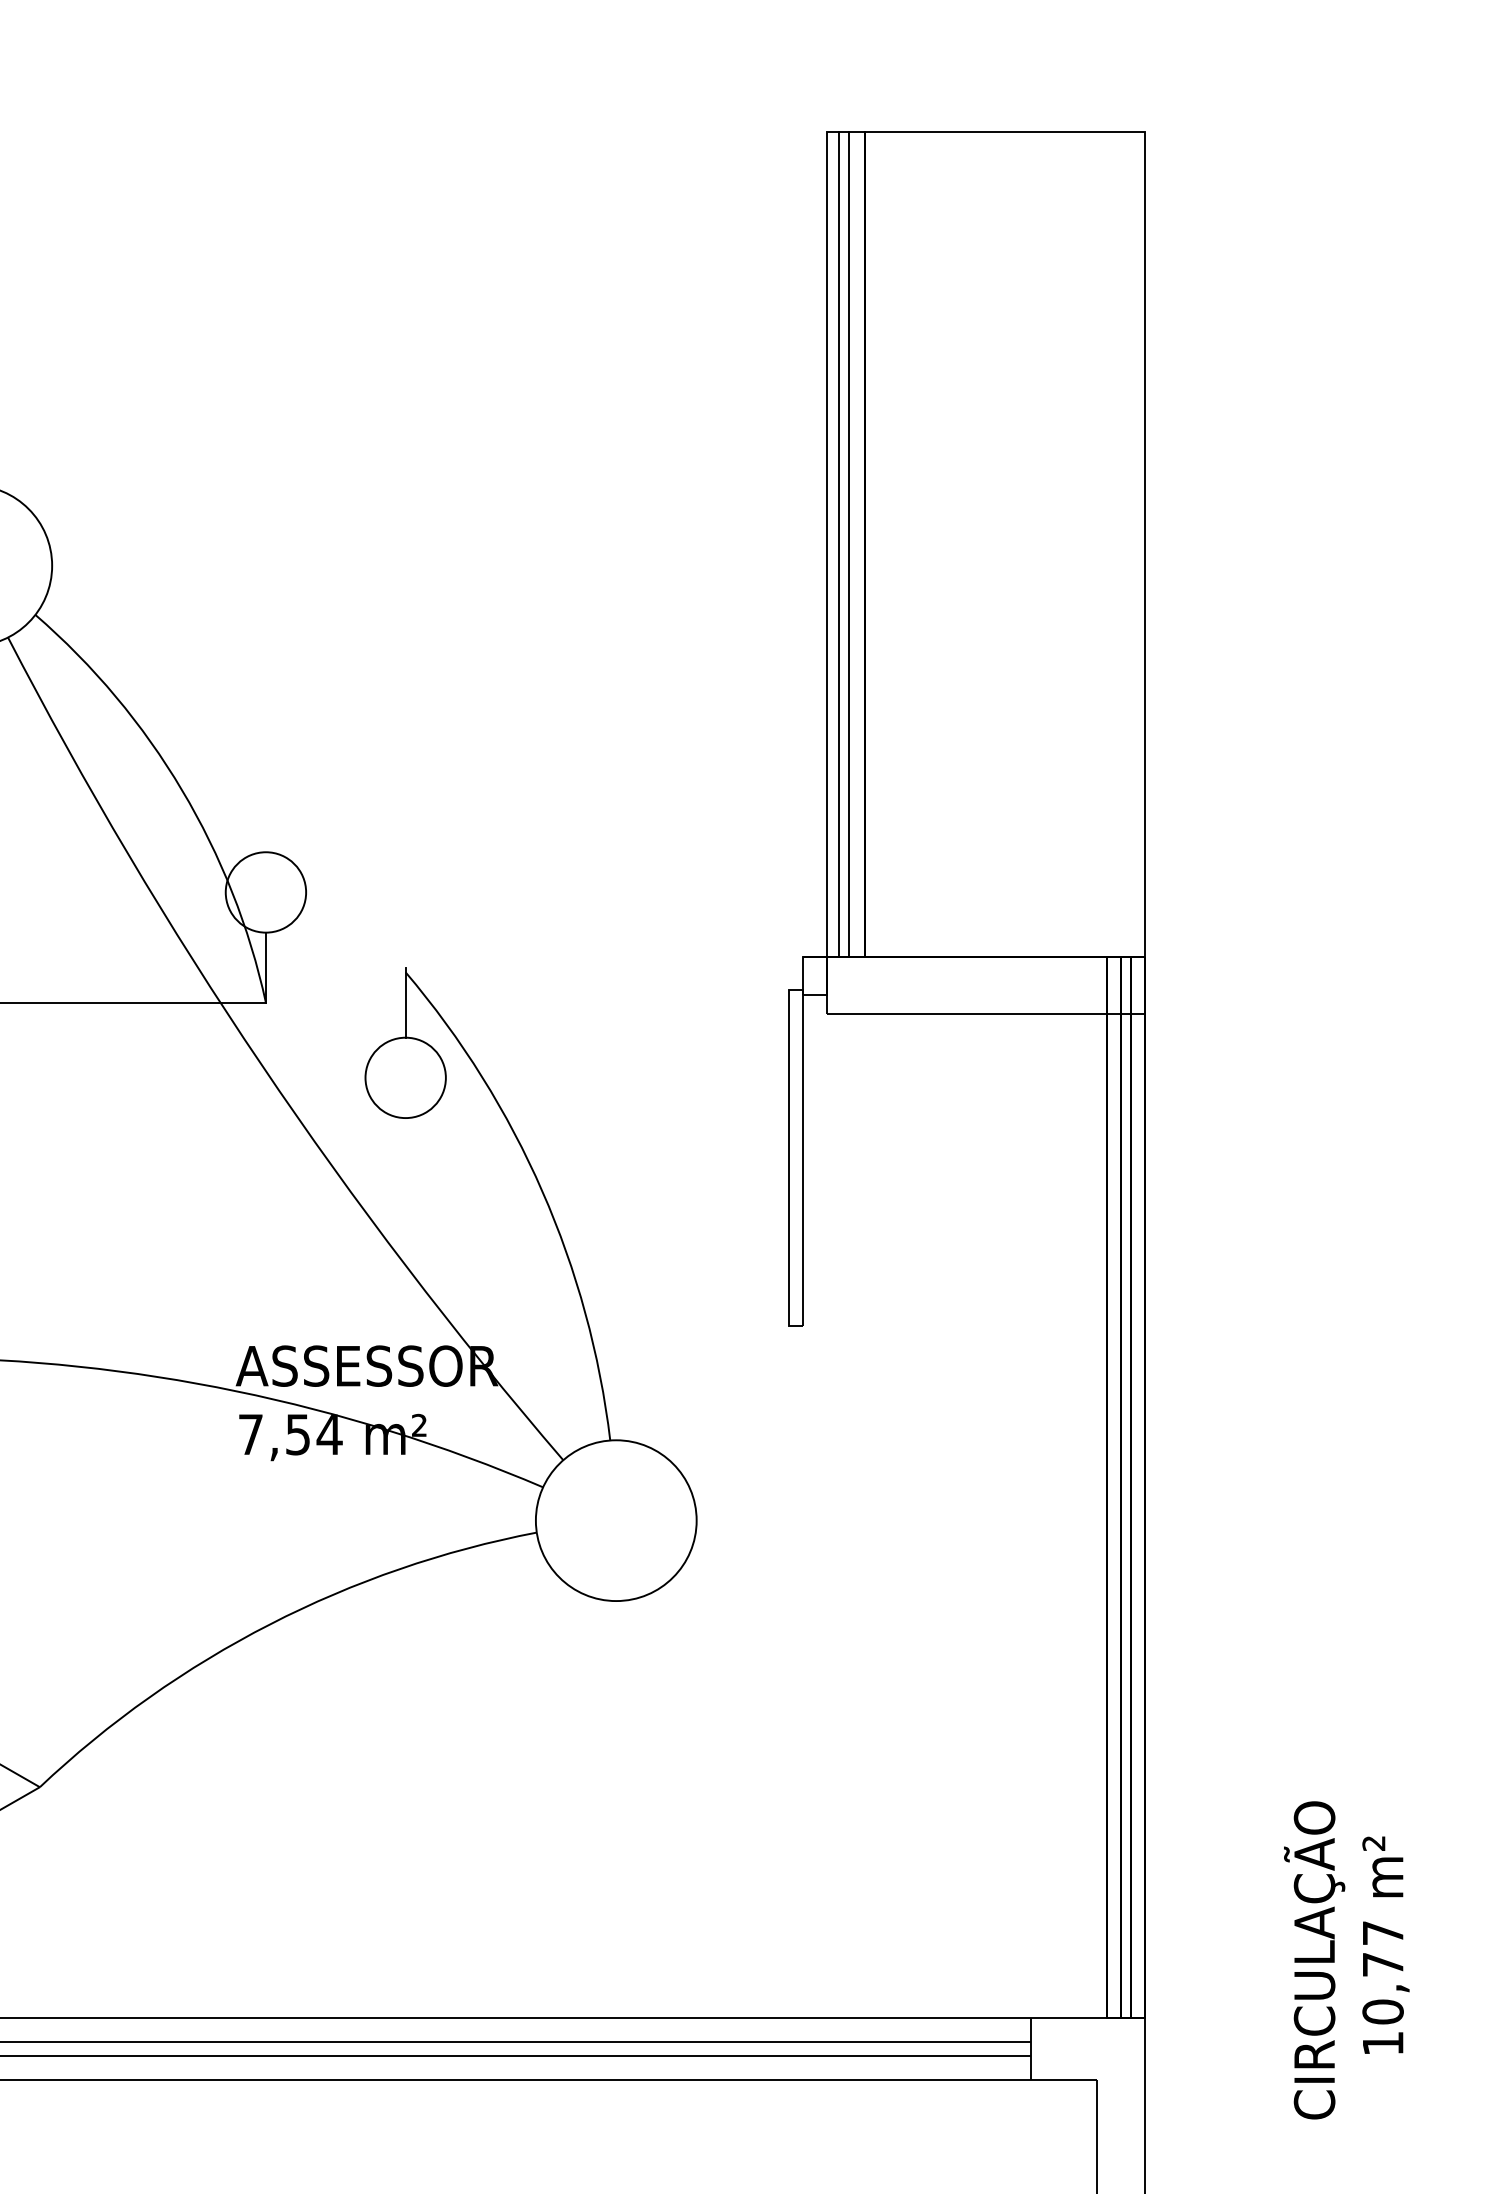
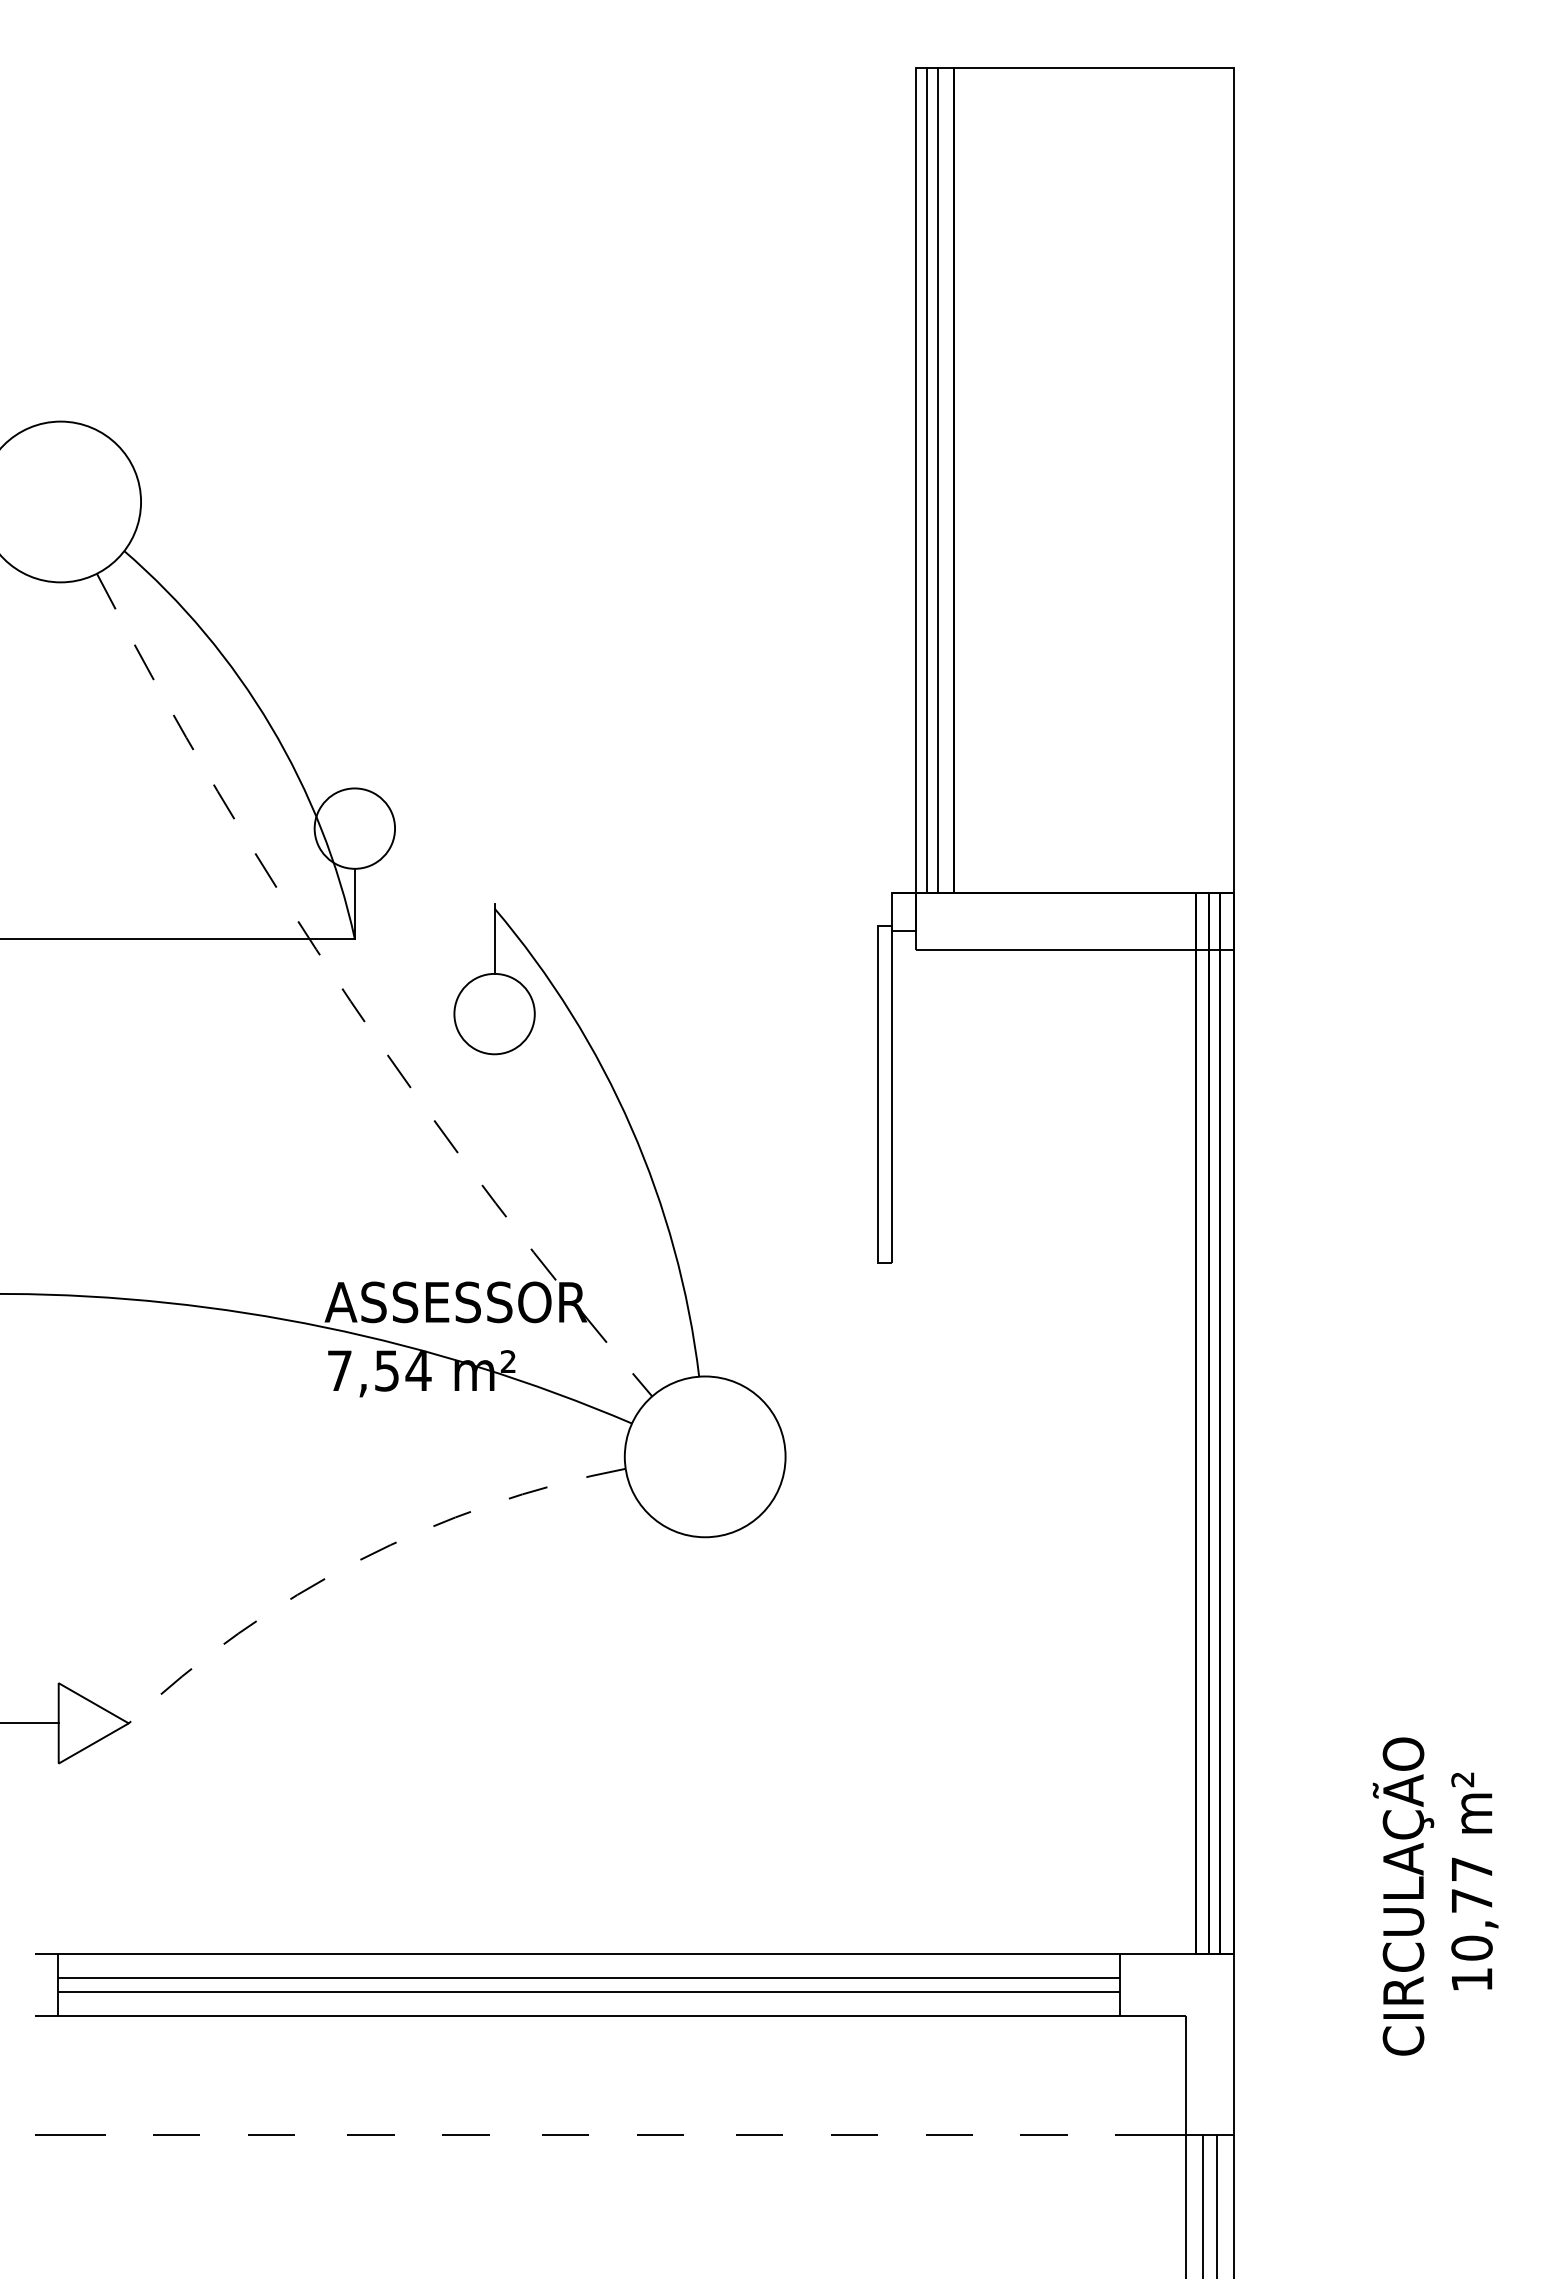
arc: (261, 1065) -> (350, 1001), solid -> dashed
arc: (270, 1624) -> (359, 1560), solid -> dashed

